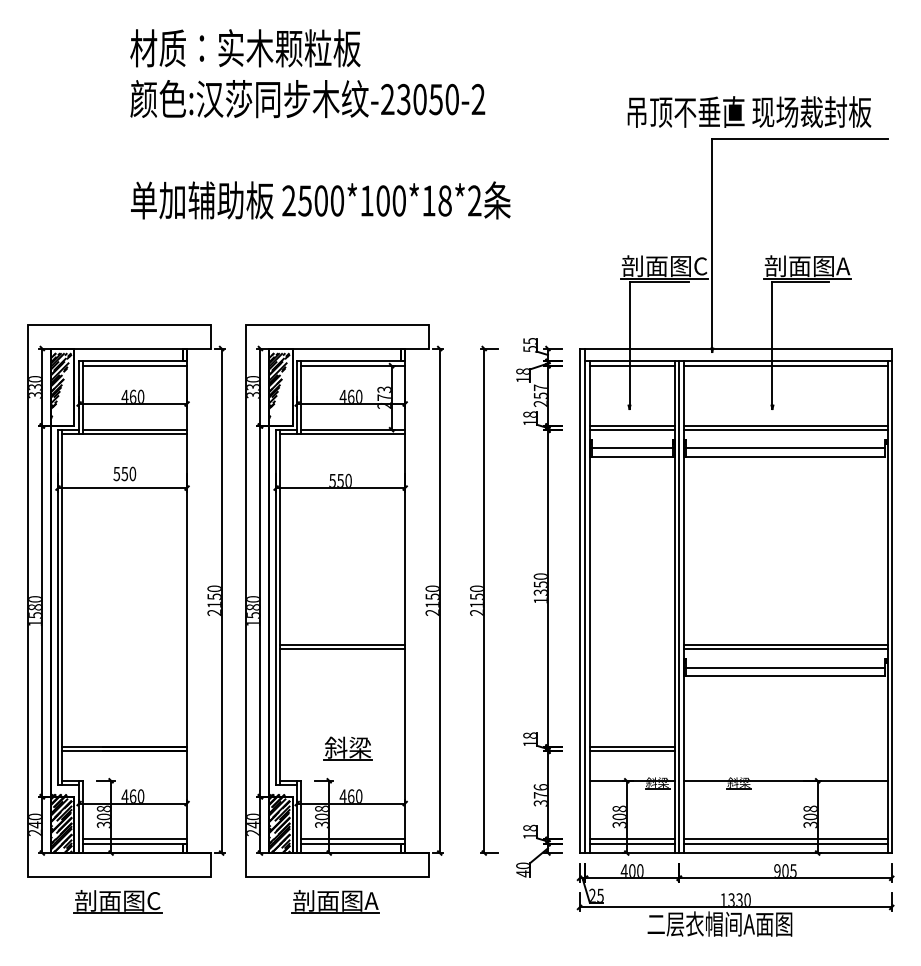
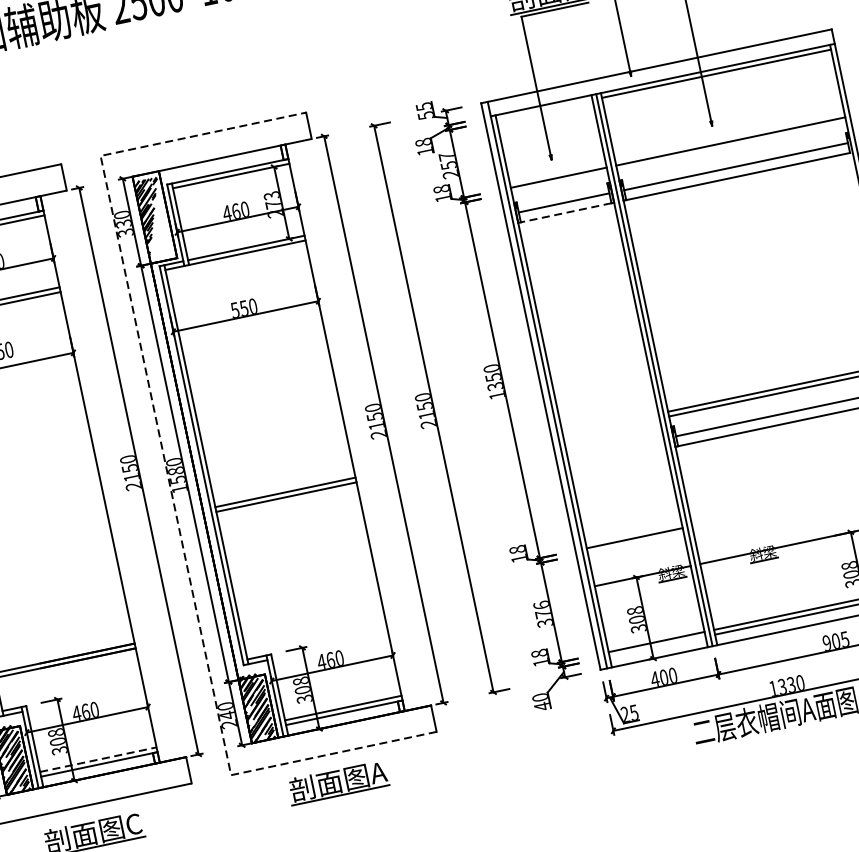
line: (632, 365) -> (544, 109), removed
line: (632, 430) -> (560, 182), removed
line: (785, 430) -> (731, 146), removed
line: (631, 457) -> (565, 213), solid -> dashed
line: (245, 600) -> (165, 465), solid -> dashed
part: (347, 748) -> (315, 607), removed
line: (632, 751) -> (635, 543), removed
line: (135, 839) -> (98, 759), solid -> dashed
line: (632, 843) -> (657, 646), removed

